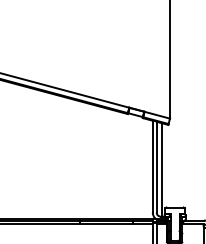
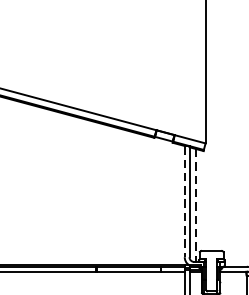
line: (152, 166) -> (184, 201), solid -> dashed
line: (161, 167) -> (195, 202), solid -> dashed

